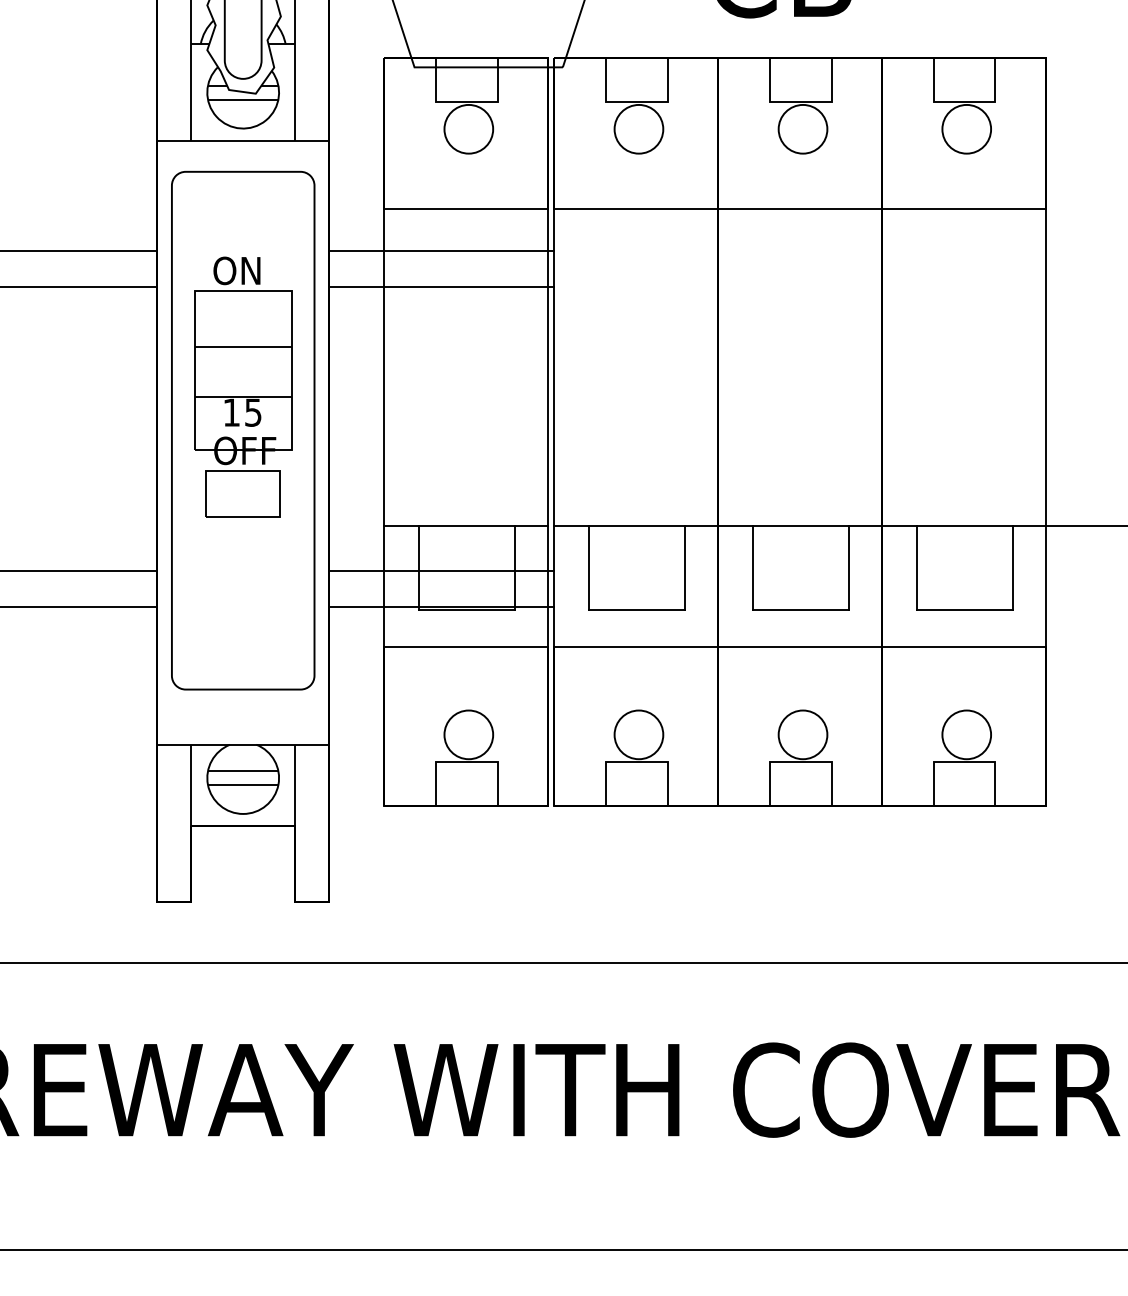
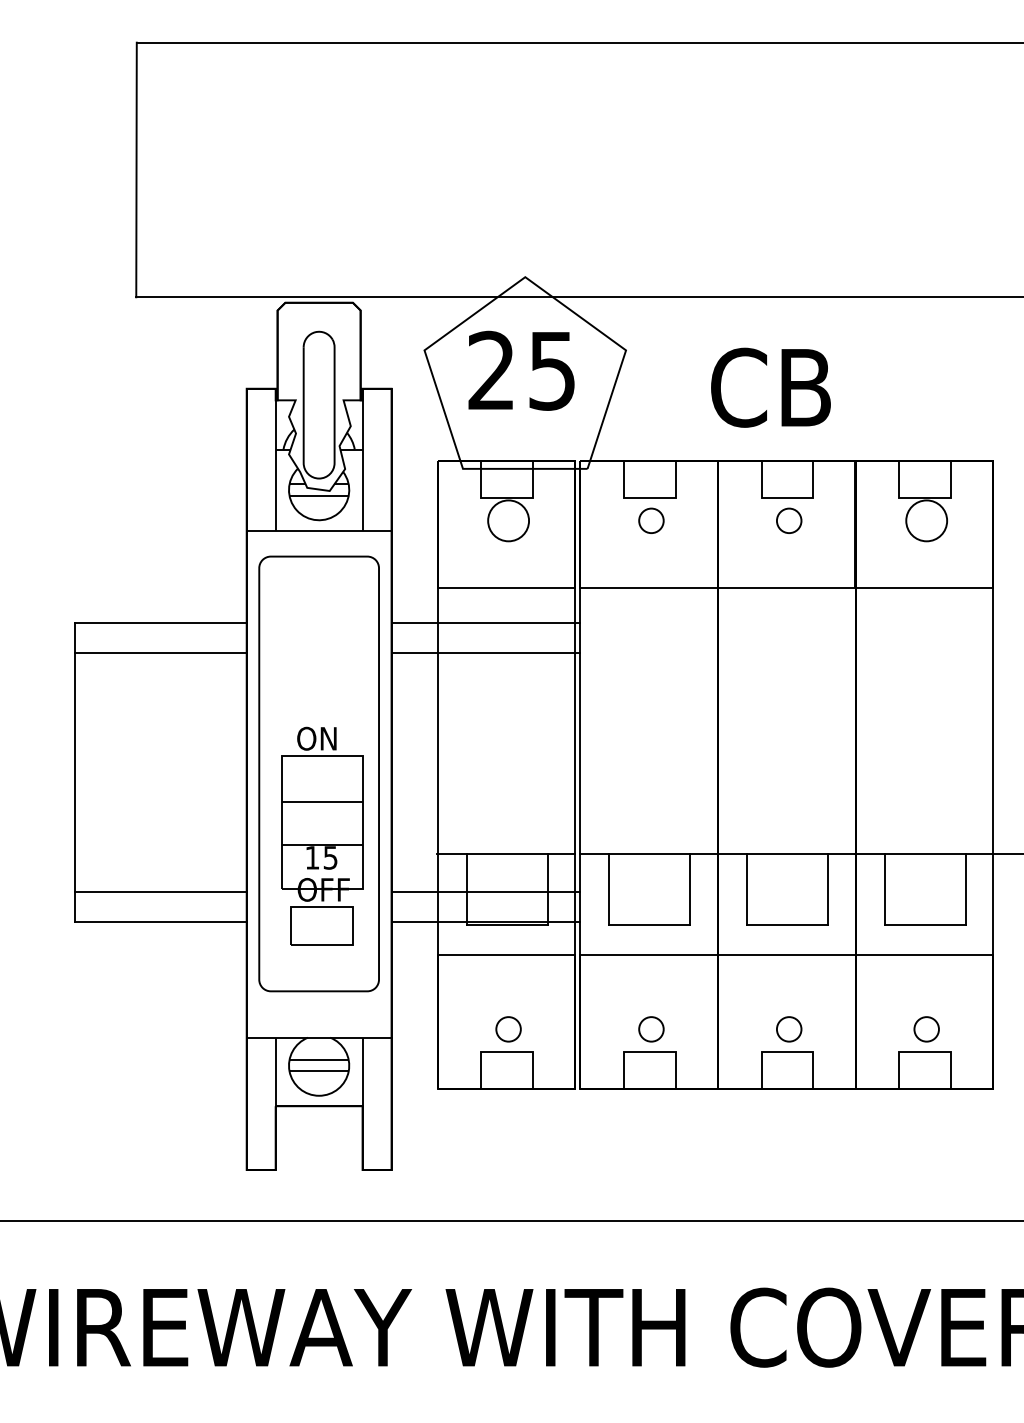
circle: (639, 128) -> (651, 520), size x0.6
circle: (802, 128) -> (788, 520), size x0.6
part: (243, 386) -> (322, 835), moved
circle: (468, 733) -> (508, 1028), size x0.6
circle: (639, 733) -> (651, 1028), size x0.6
circle: (802, 733) -> (788, 1028), size x0.6
circle: (966, 733) -> (926, 1028), size x0.6

